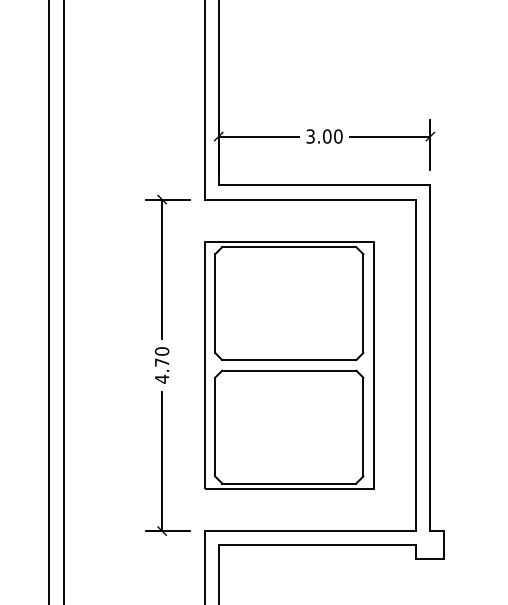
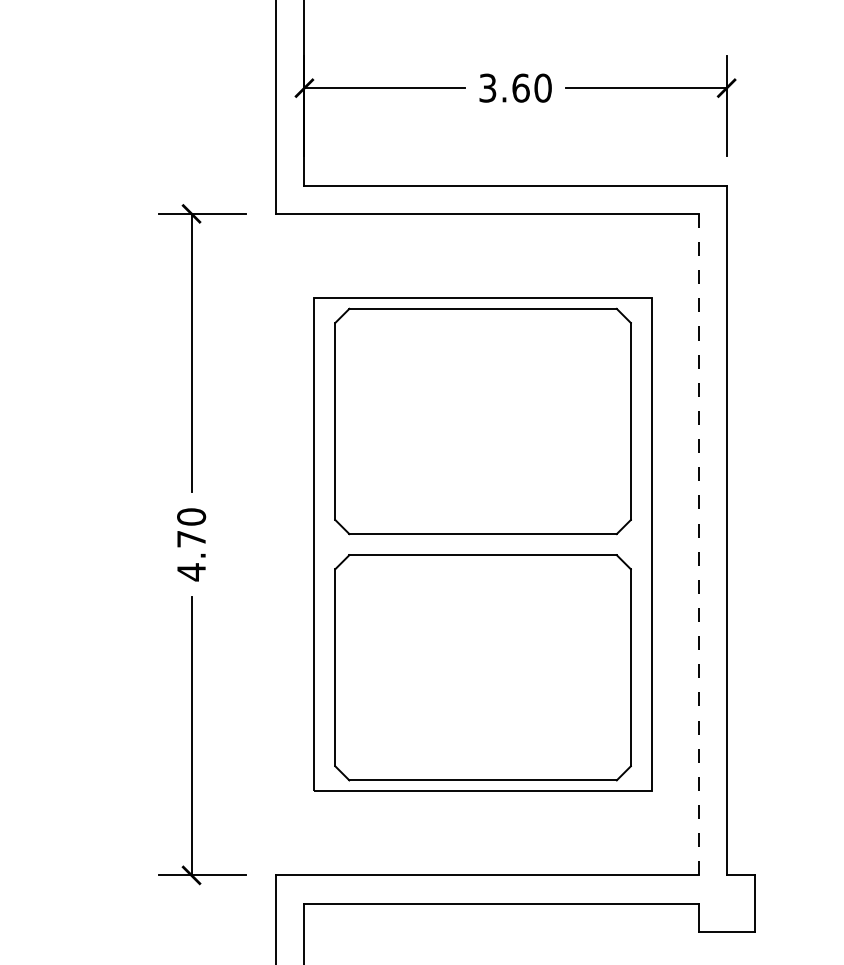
text: (327, 136) -> (521, 88), 3.00 -> 3.60
part: (289, 365) -> (483, 544), moved
line: (416, 365) -> (699, 544), solid -> dashed

